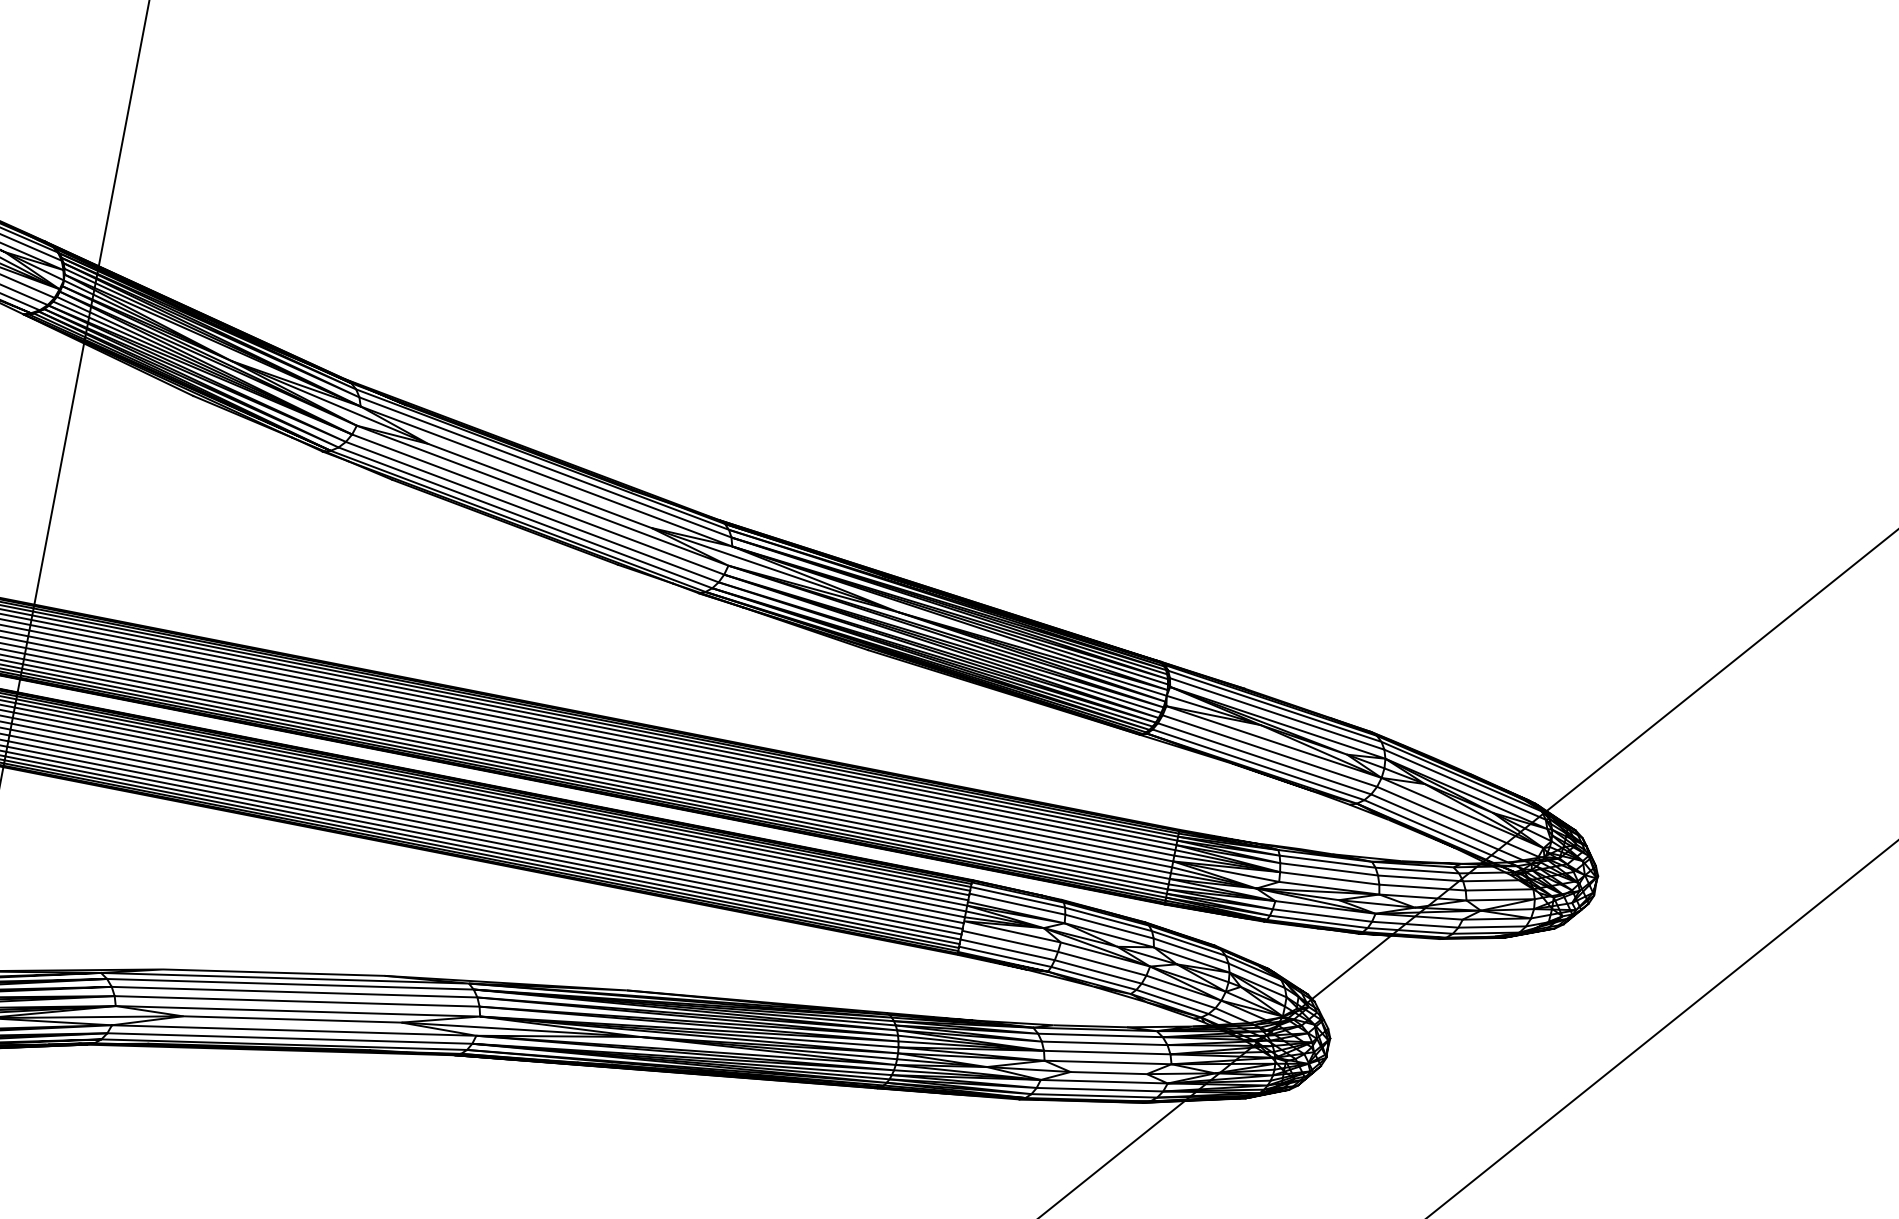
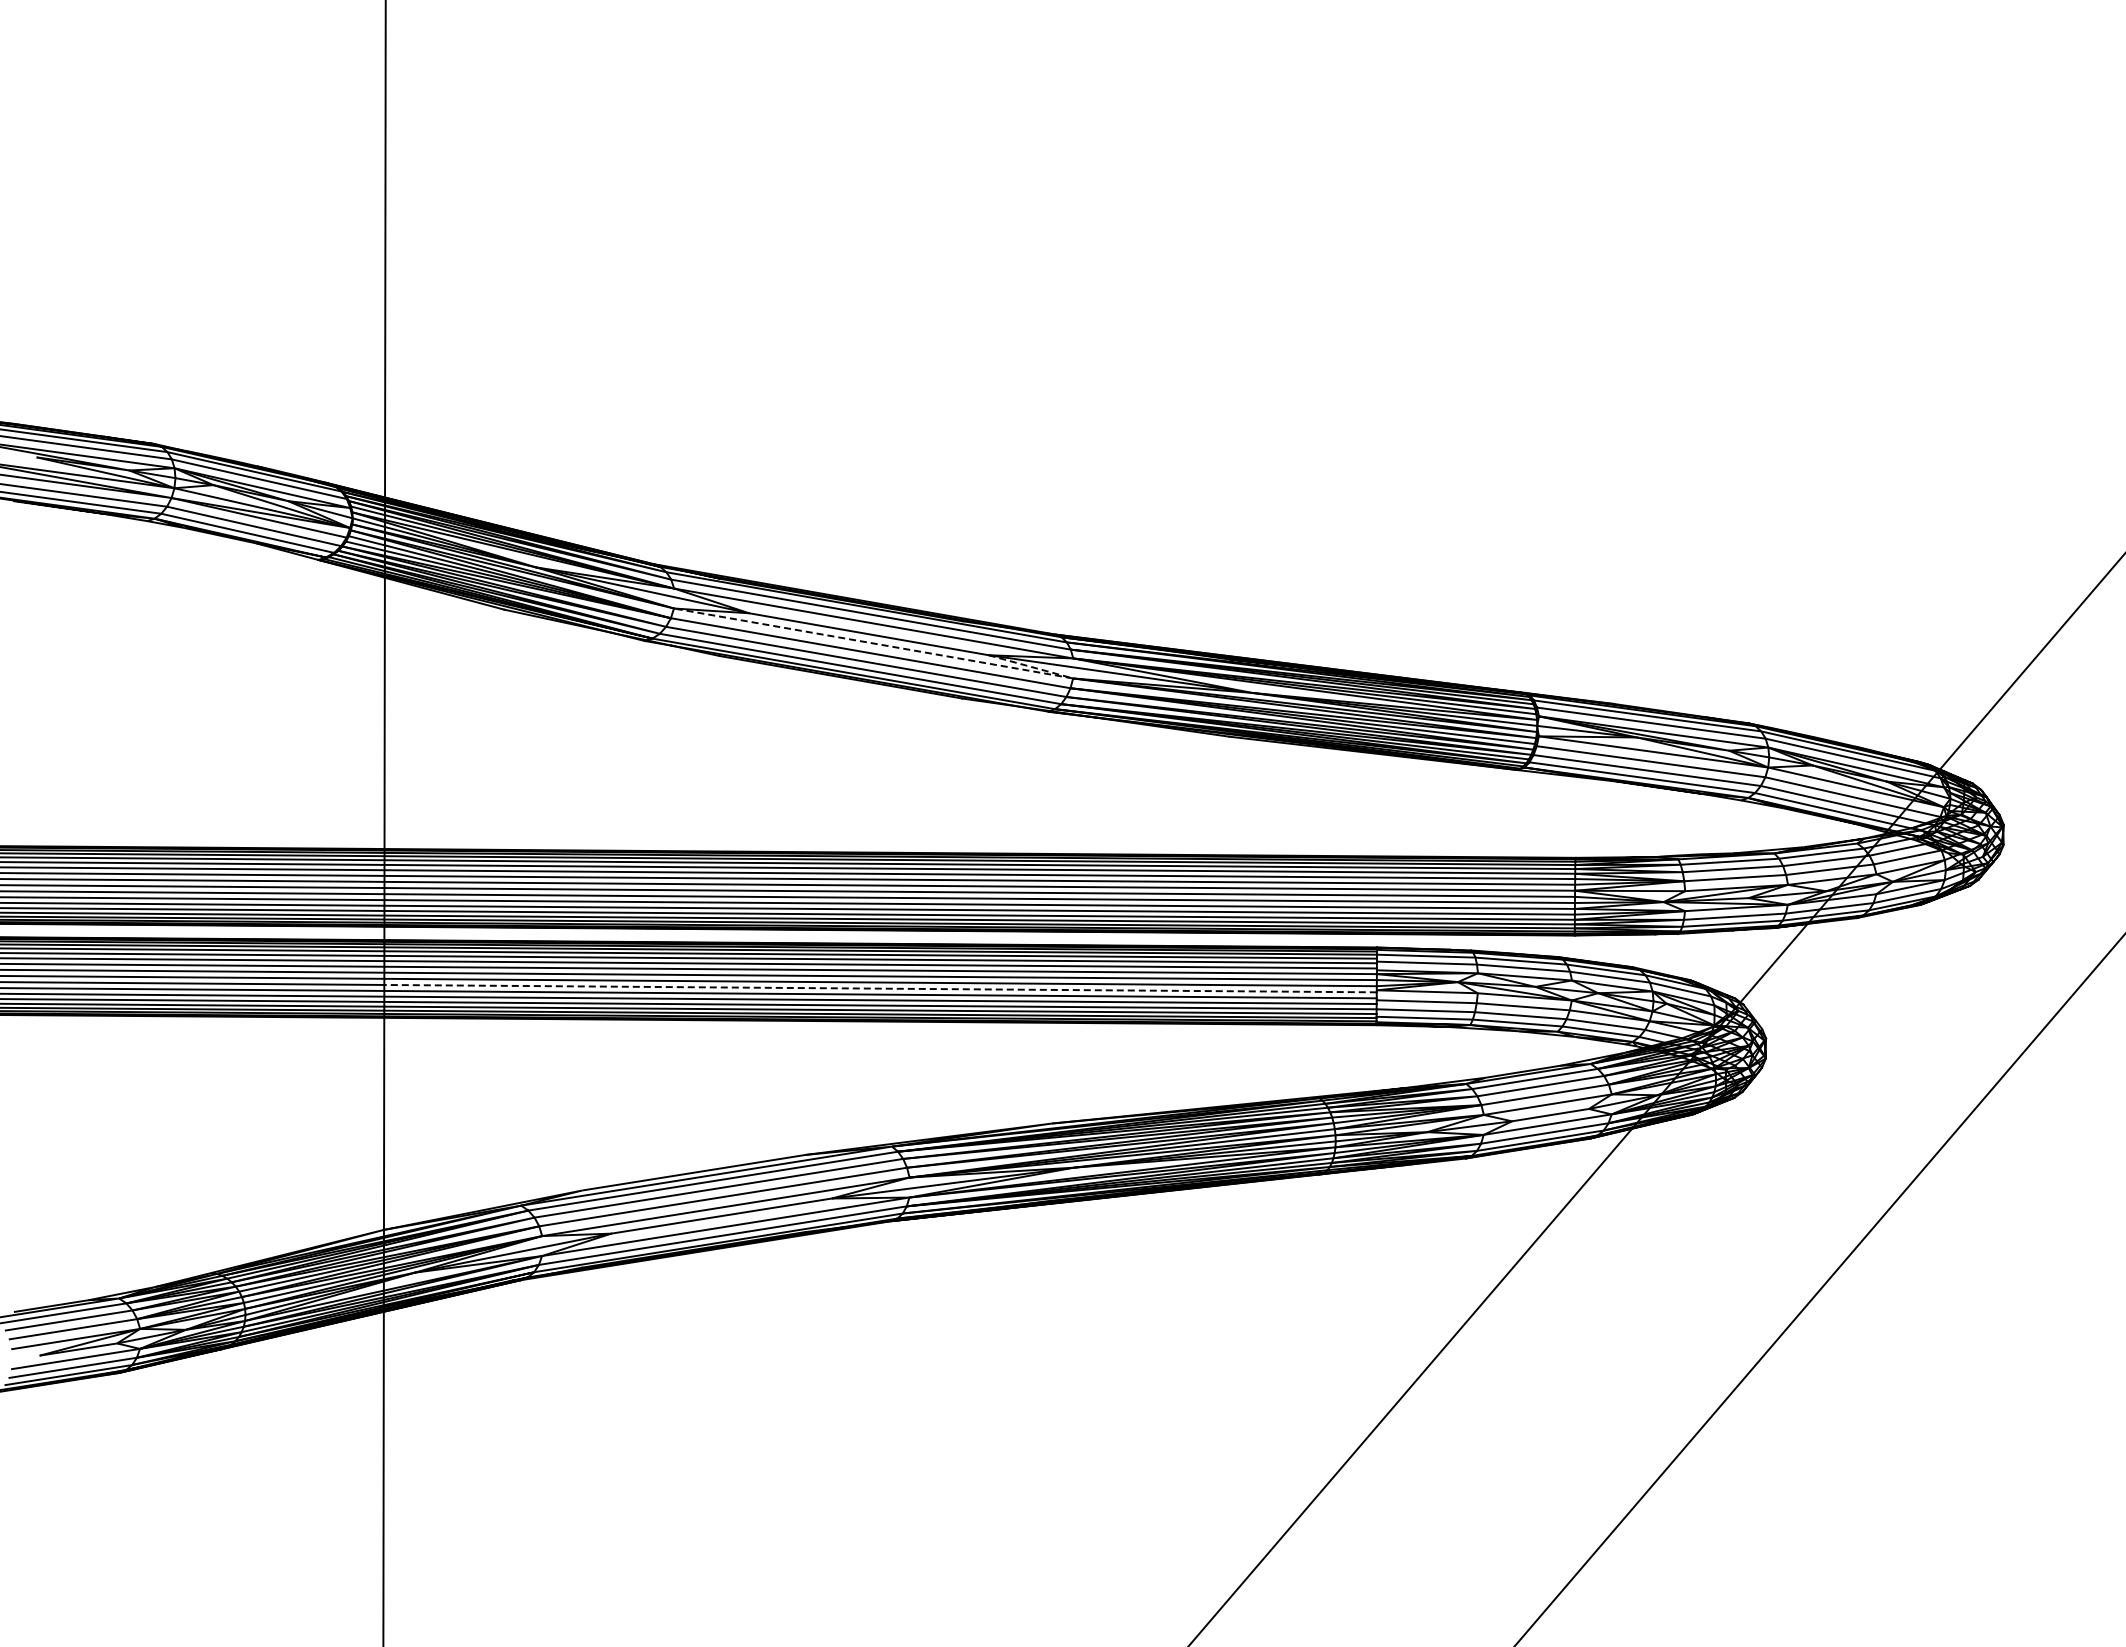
line: (582, 511) -> (916, 651), solid -> dashed
line: (486, 829) -> (880, 988), solid -> dashed

